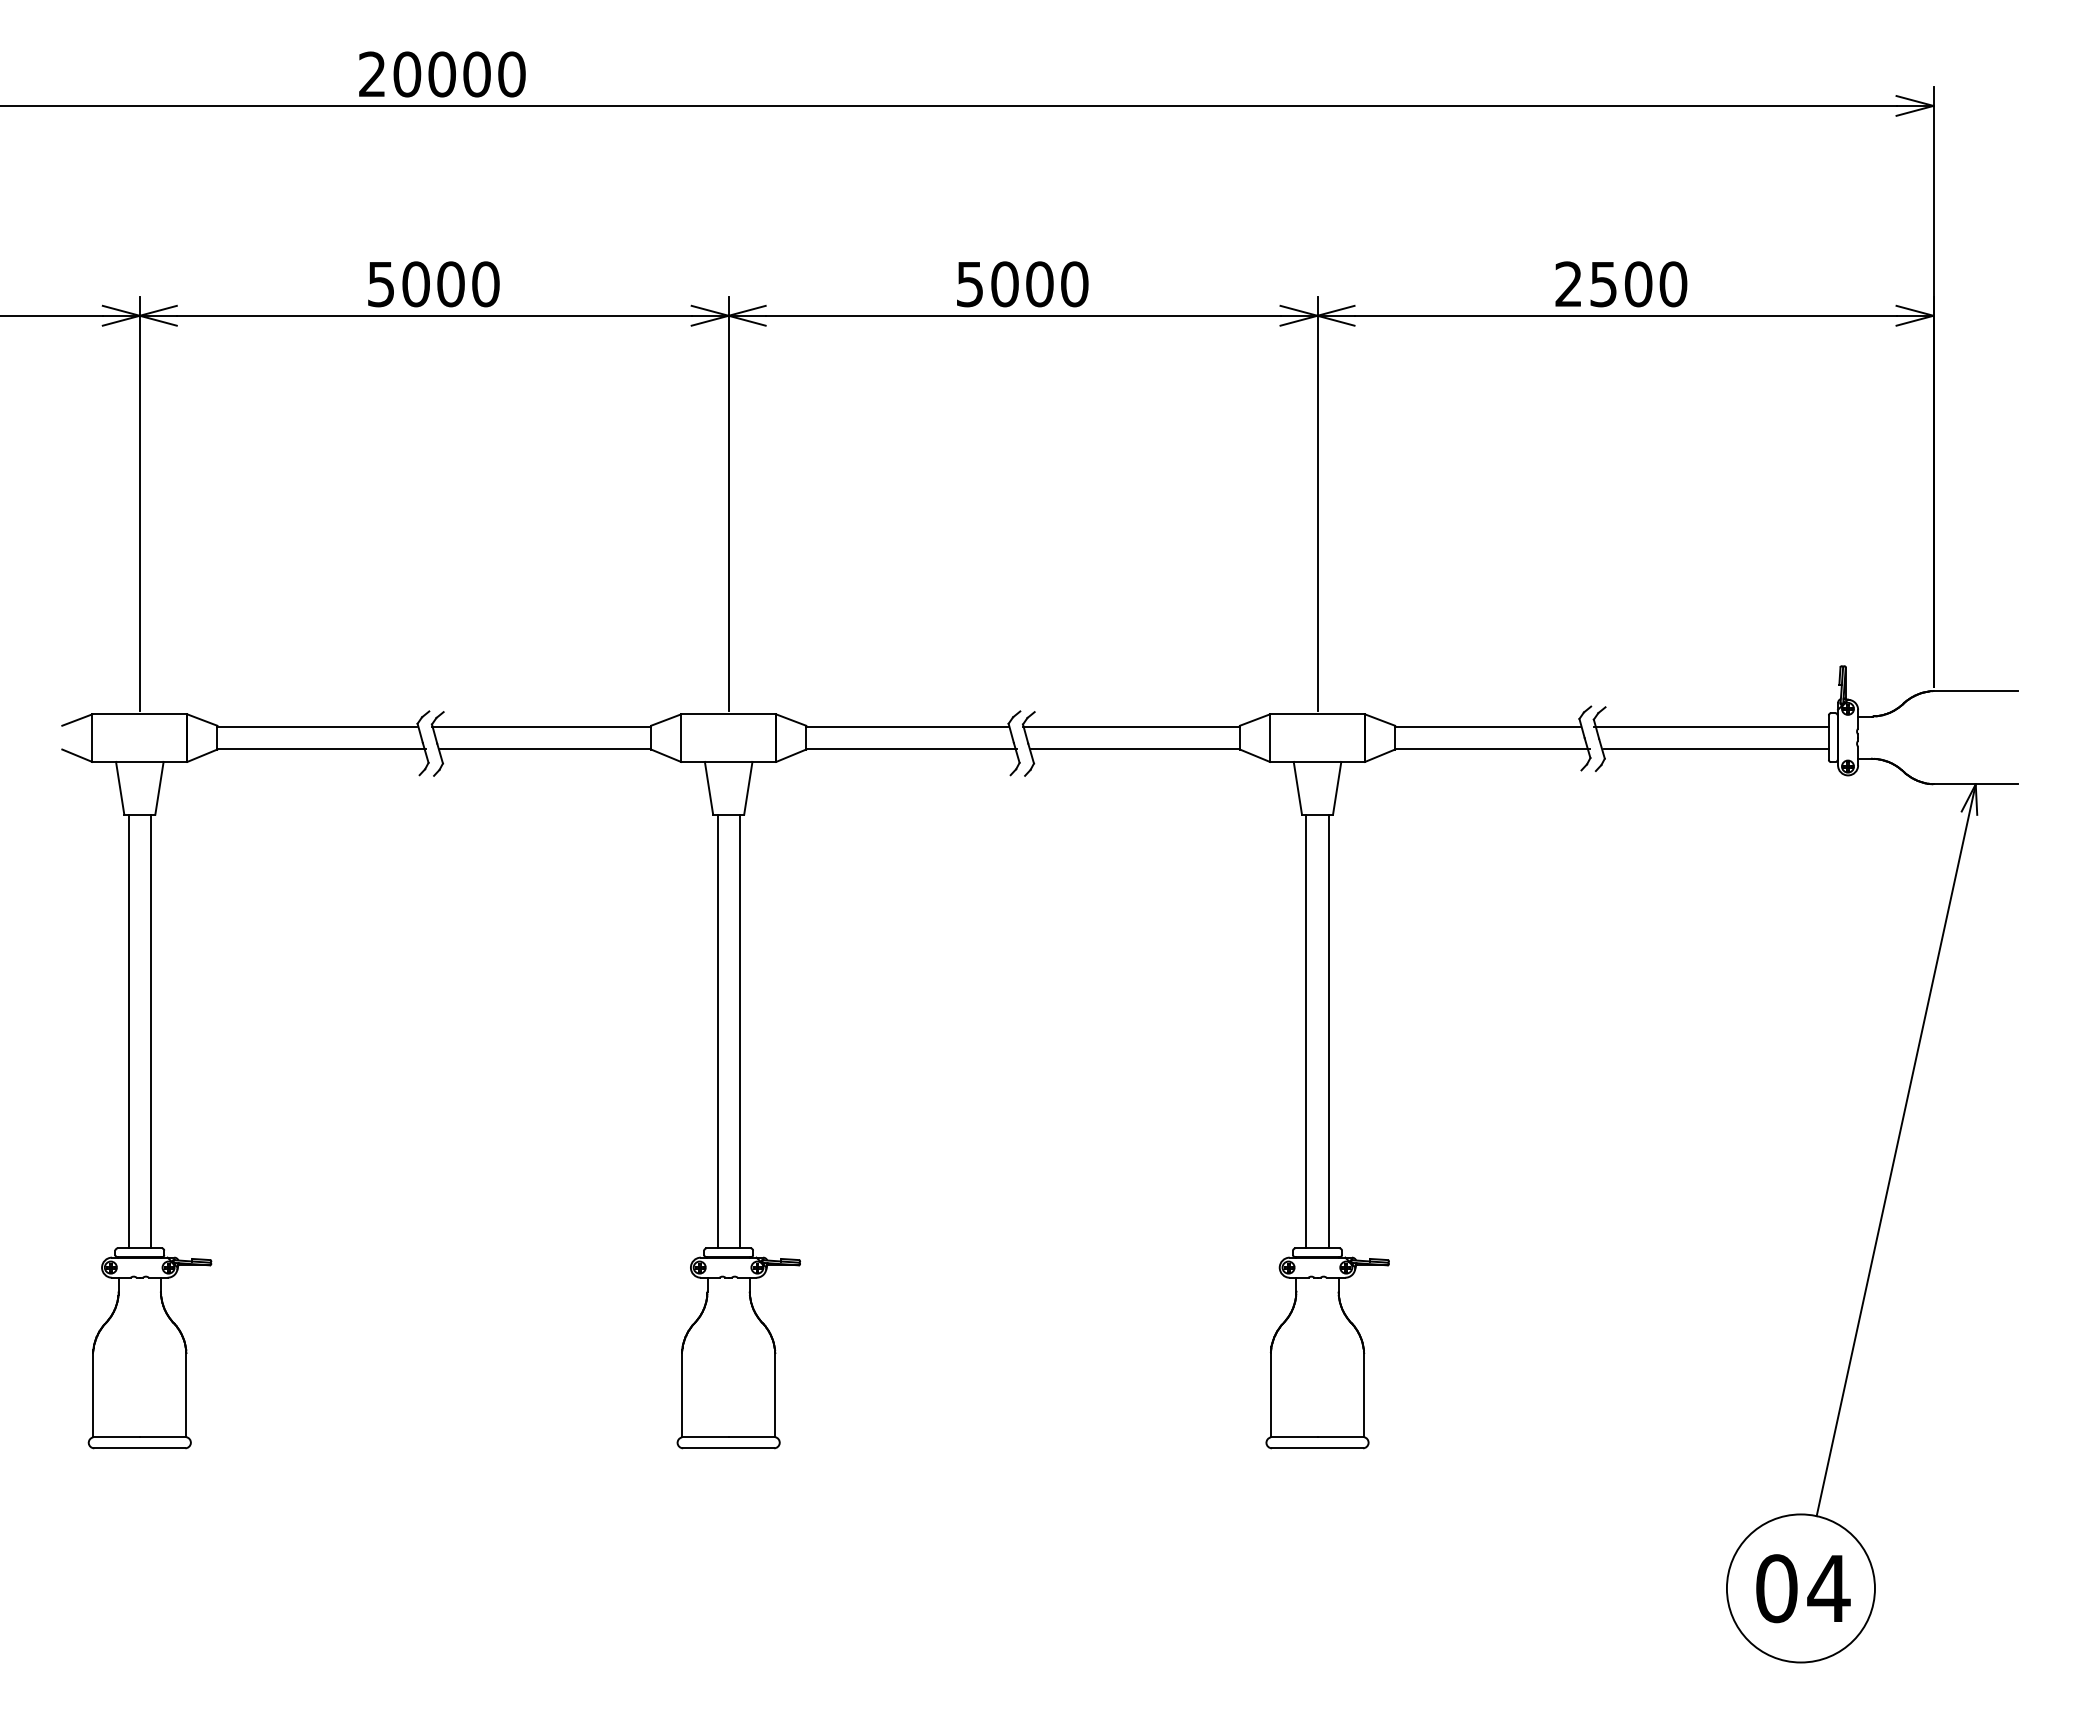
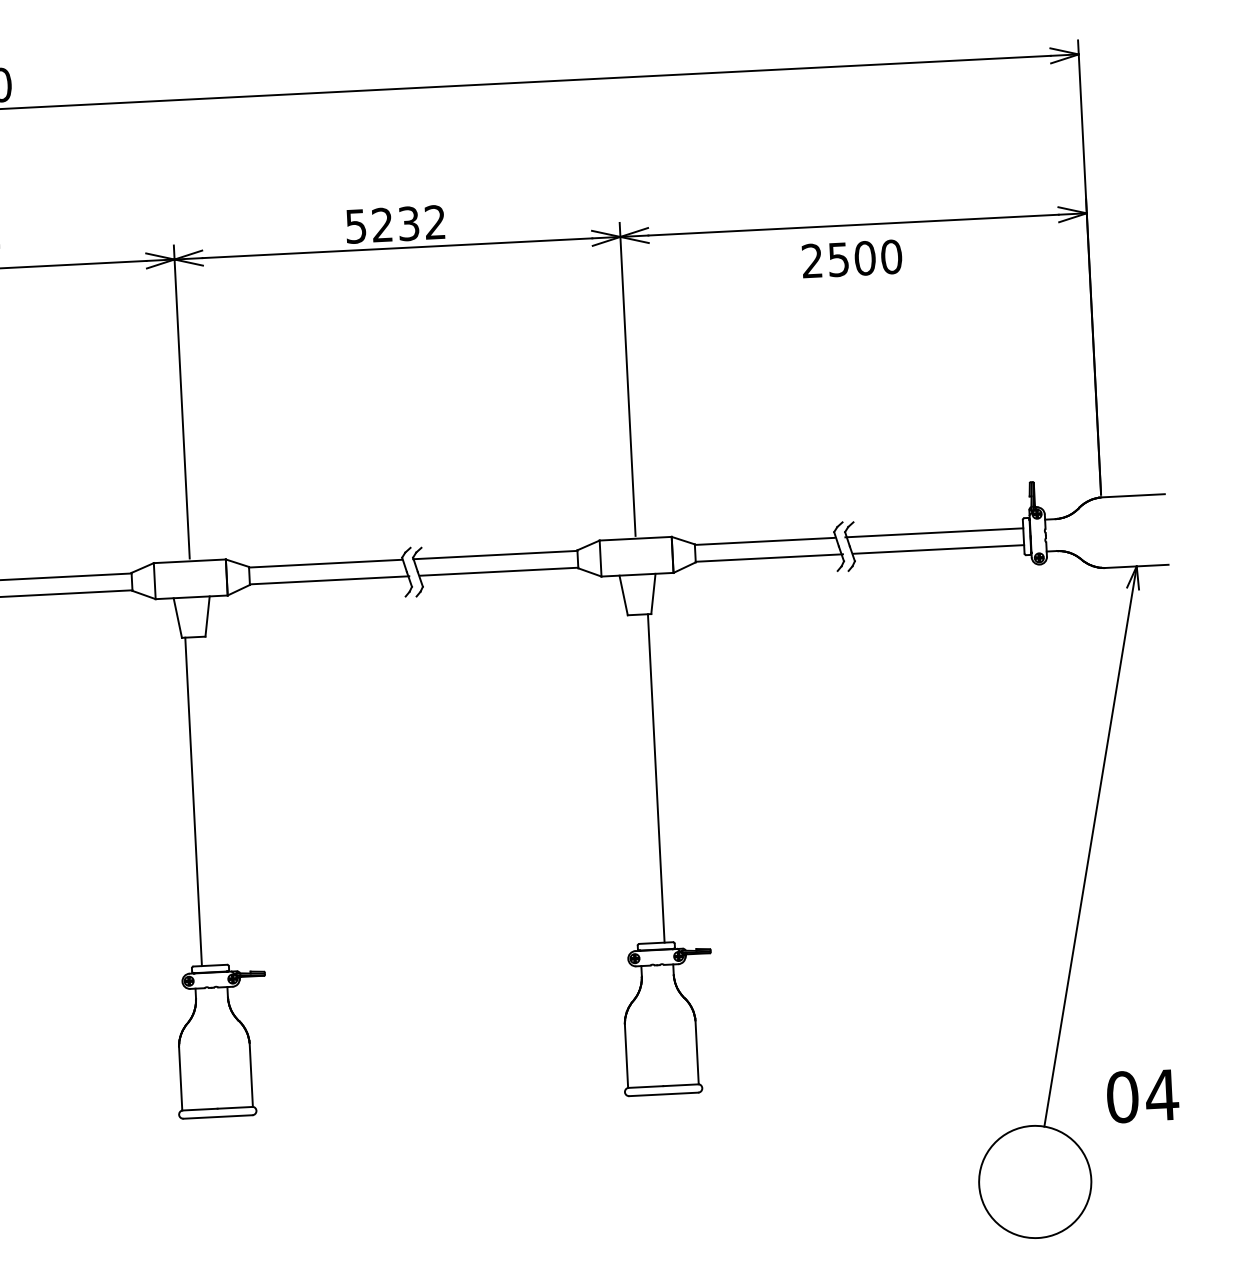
text: (1039, 284) -> (408, 223), 5000 -> 5232
text: (1621, 284) -> (852, 259), moved
line: (739, 1031) -> (210, 800), removed
line: (1306, 1031) -> (639, 779), removed
text: (1803, 1588) -> (1142, 1096), moved

